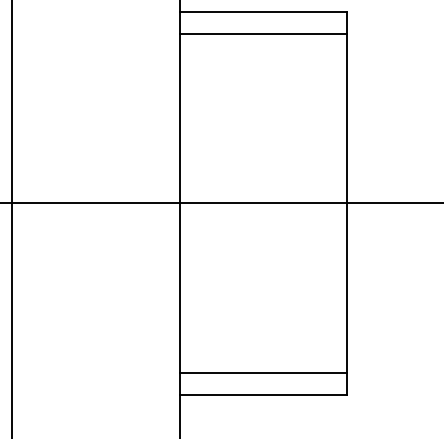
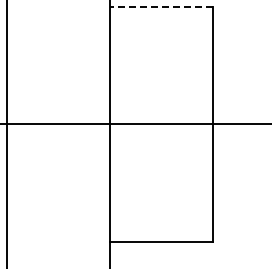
line: (261, 12) -> (160, 7), solid -> dashed
line: (261, 33) -> (160, 20), removed
line: (261, 372) -> (160, 228), removed

